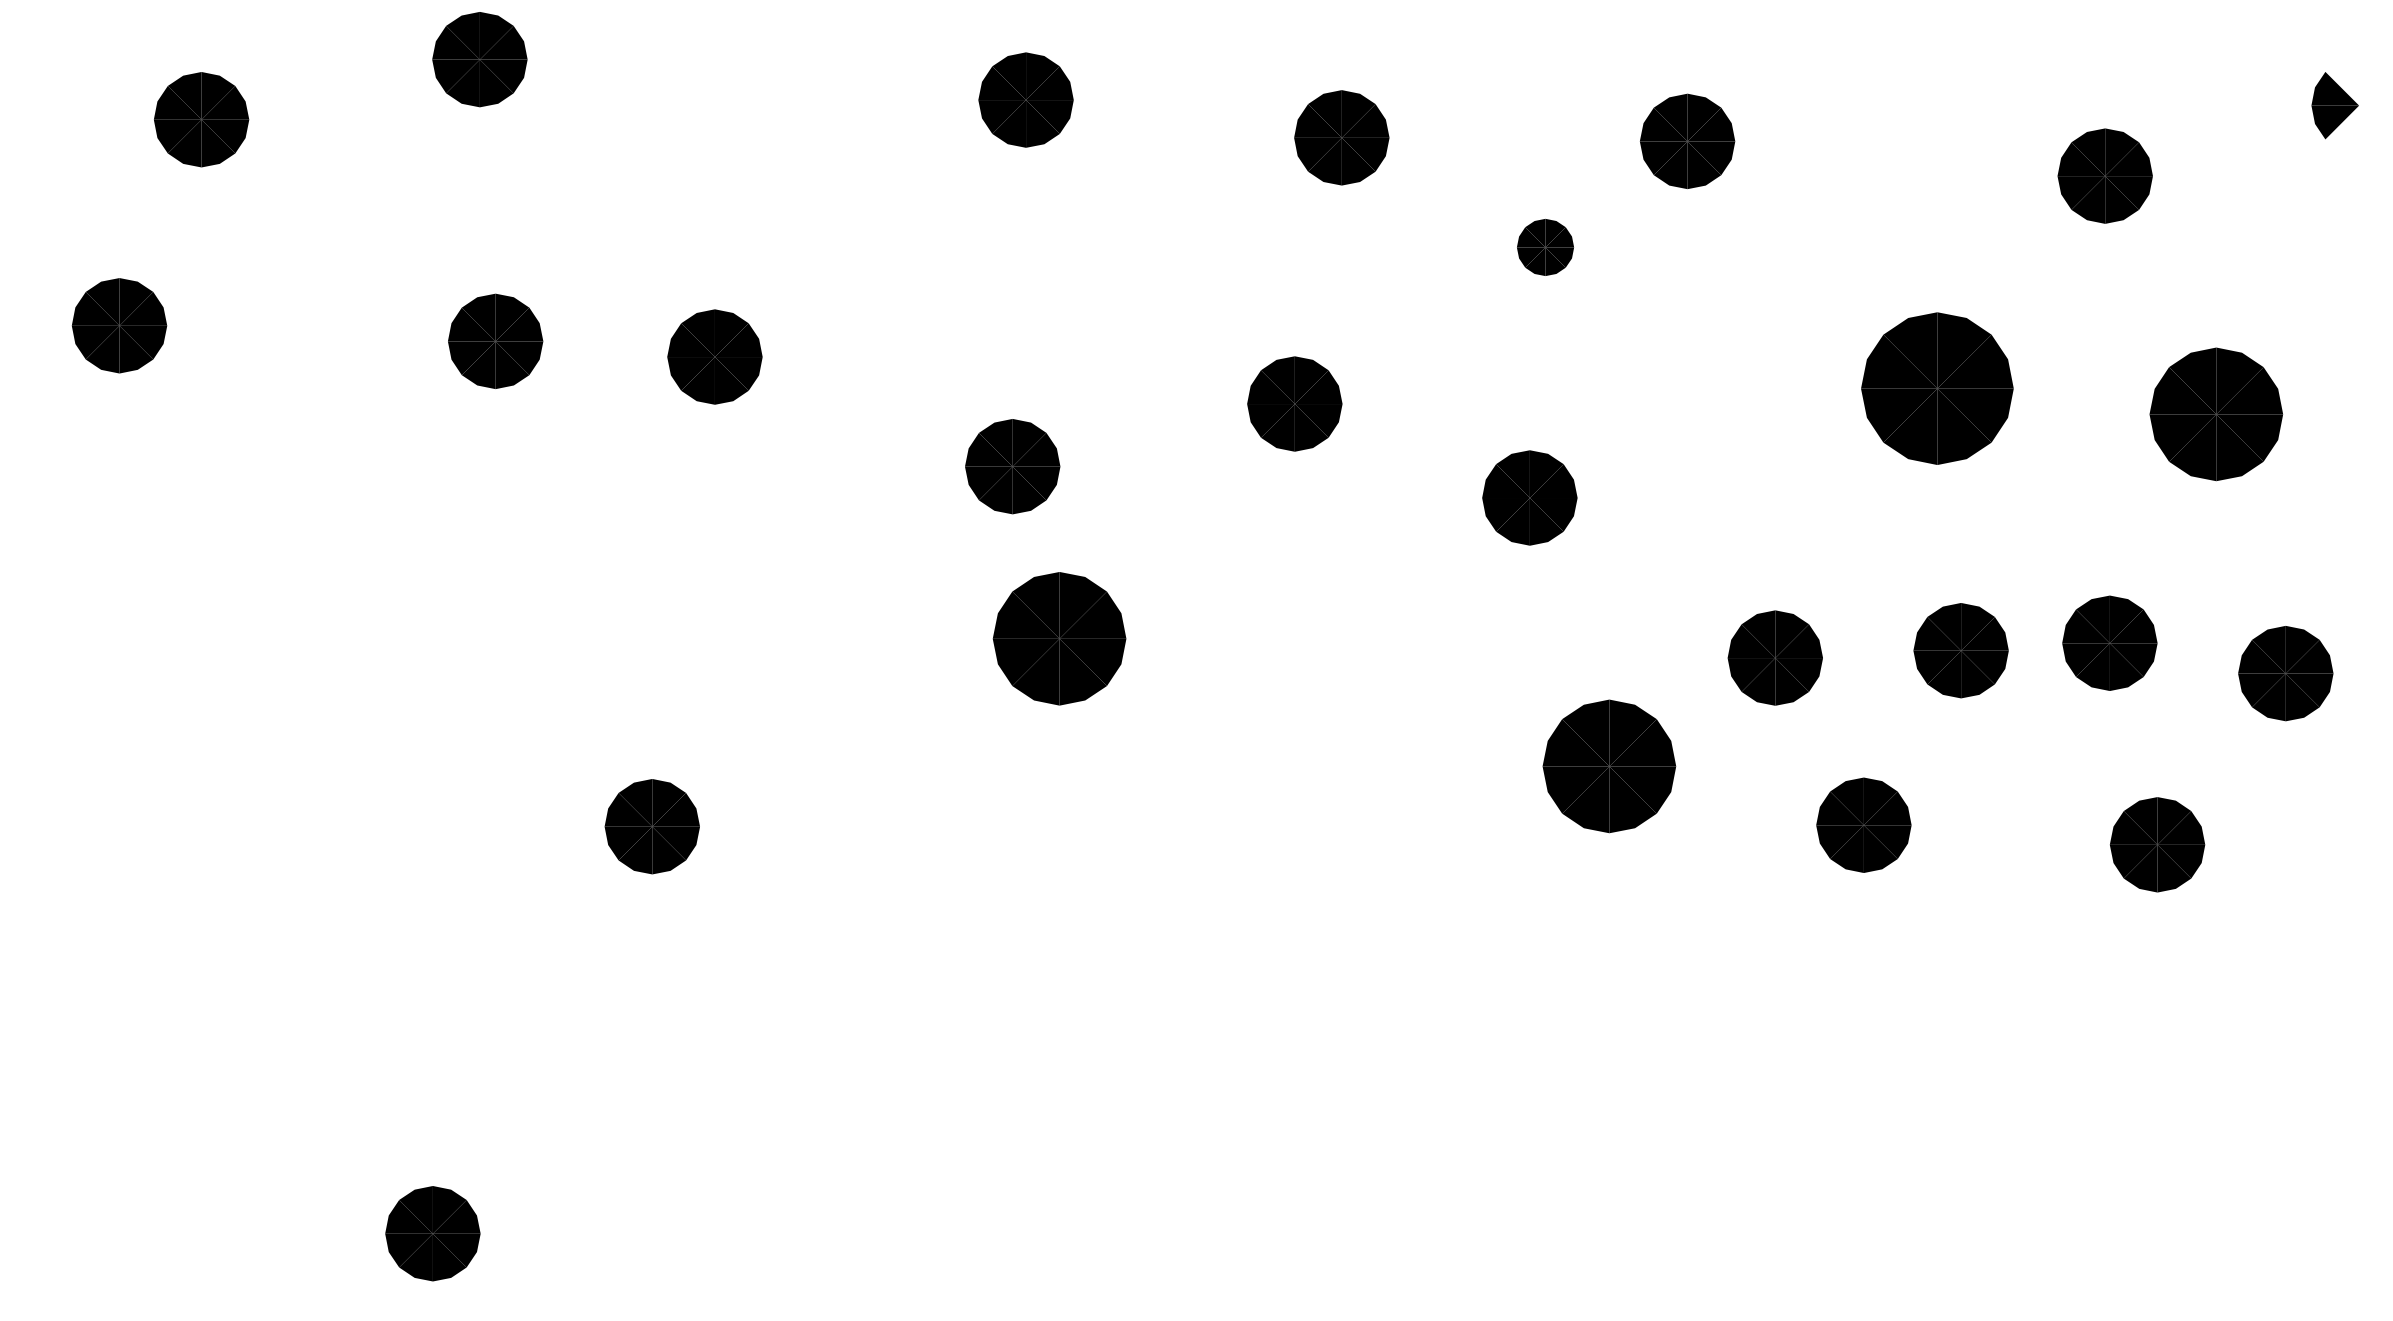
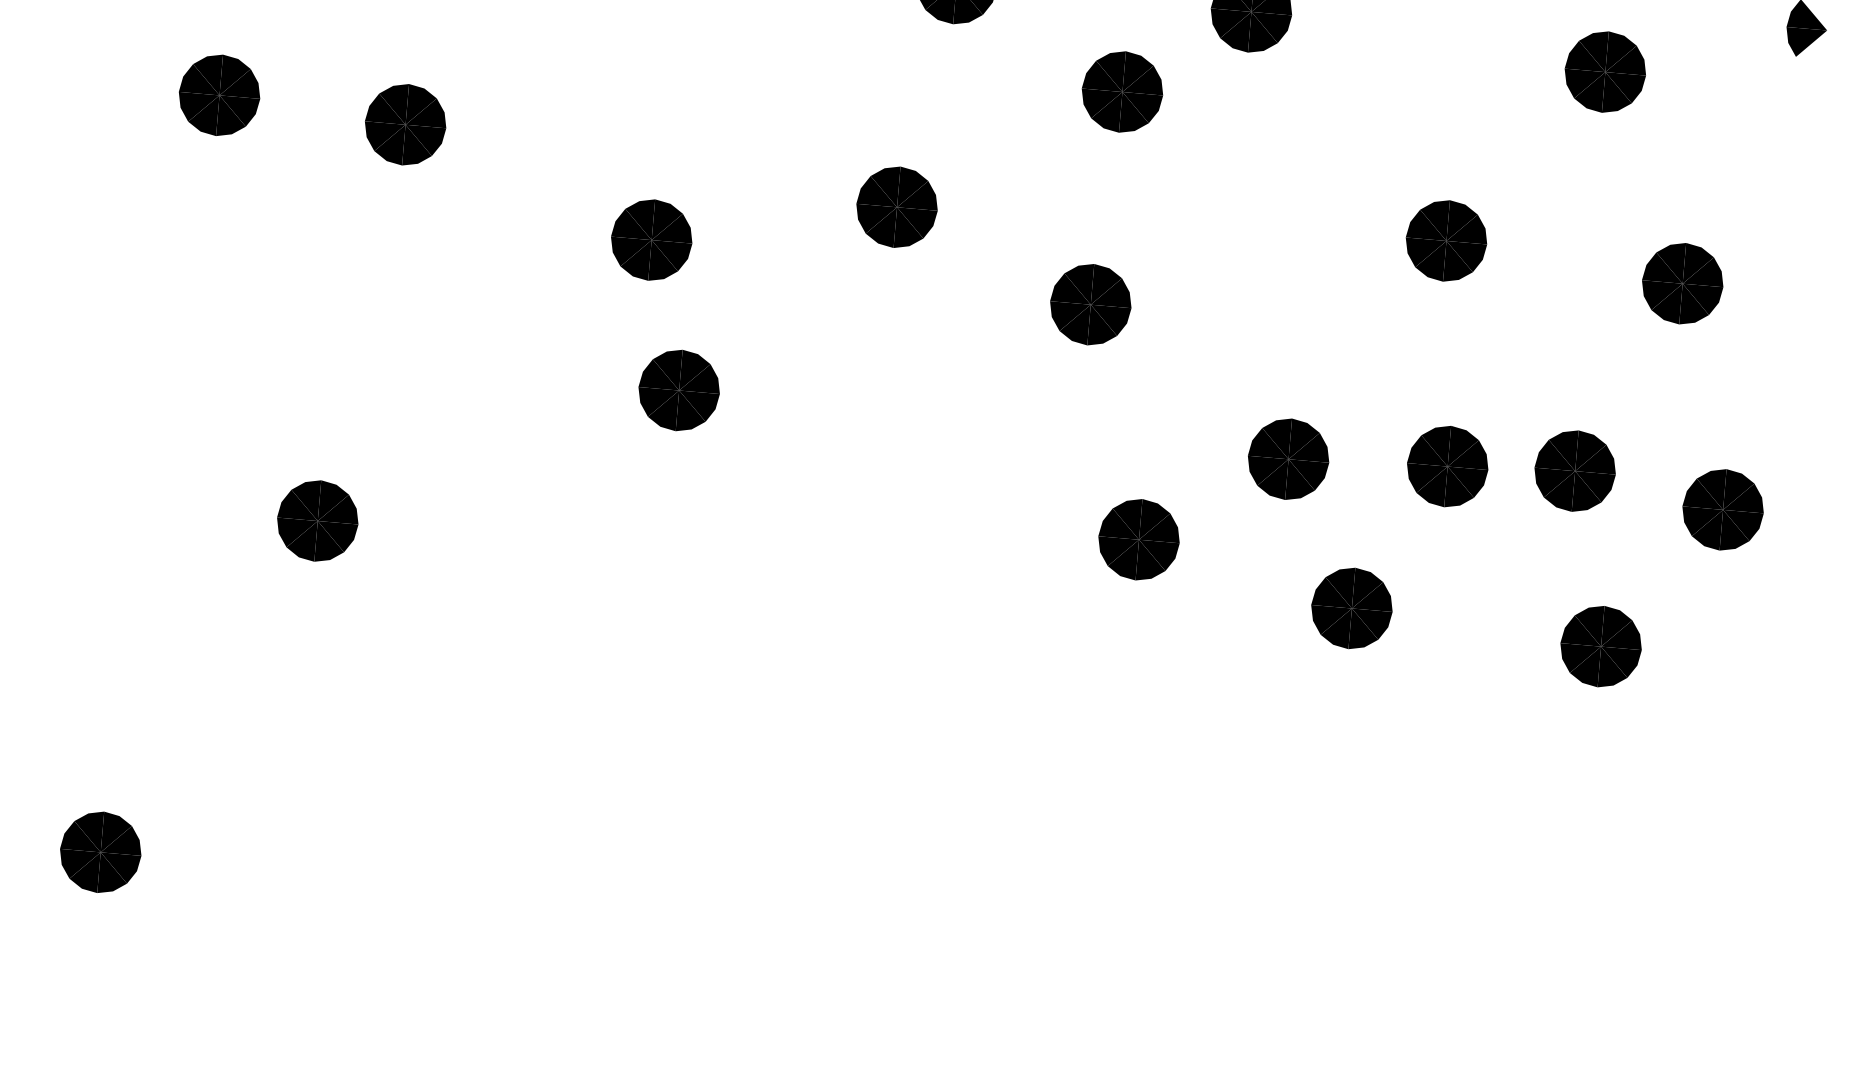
part: (1545, 247) -> (1122, 92), size x1.67
part: (1936, 387) -> (1445, 240), size x0.62
part: (2215, 414) -> (1682, 283), size x0.71
part: (1059, 638) -> (679, 390), size x0.71
part: (1609, 766) -> (1139, 539), size x0.71

